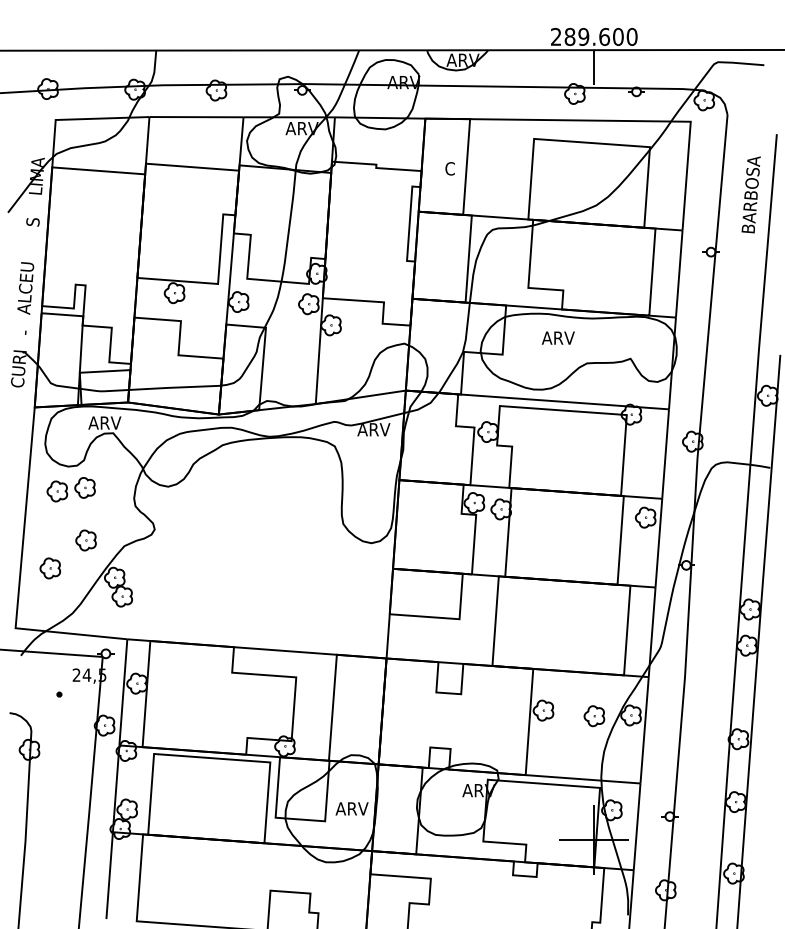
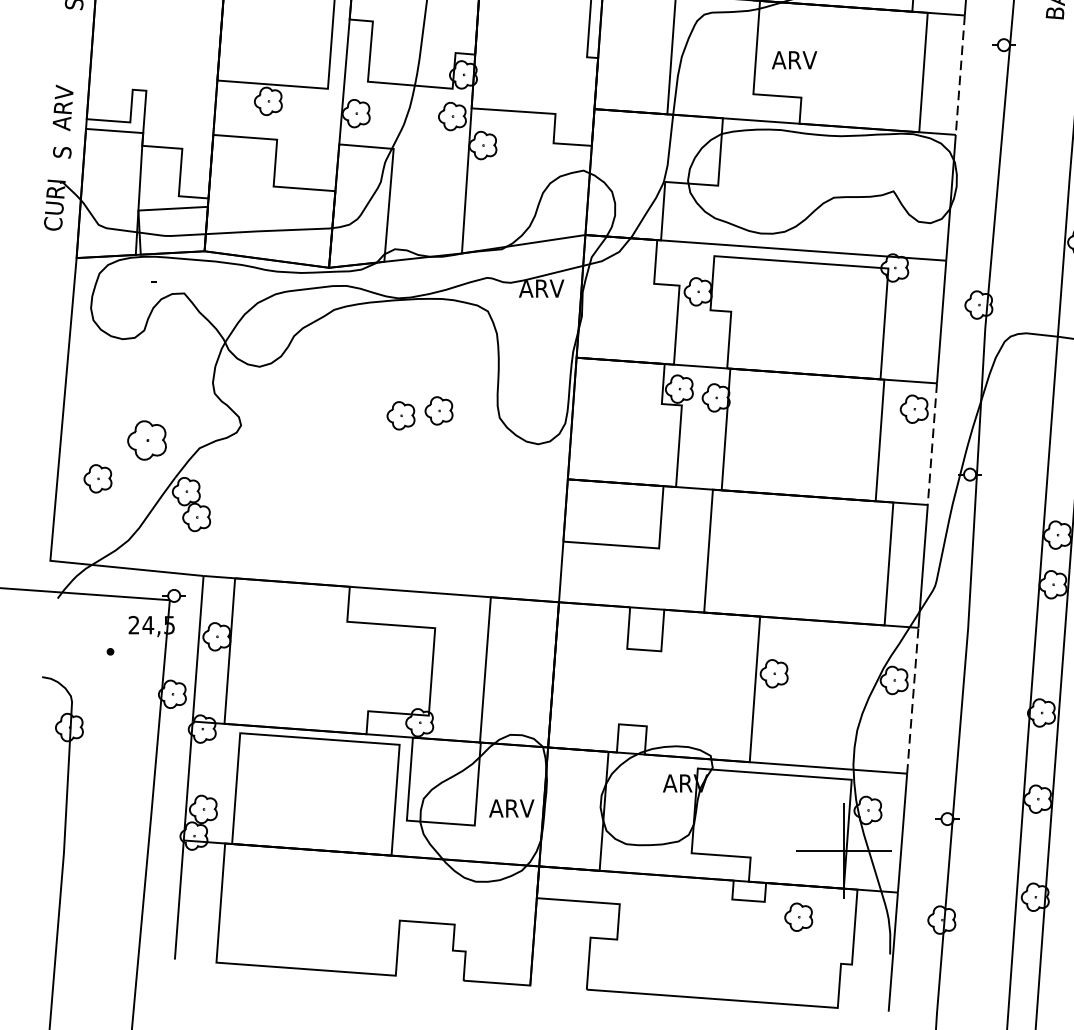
line: (679, 274) -> (960, 75), solid -> dashed
text: (26, 281) -> (65, 85), ALCEU -> ARV
text: (24, 330) -> (62, 152), - -> S
text: (557, 337) -> (793, 59), moved
text: (104, 422) -> (172, 278), ARV -> -
part: (70, 489) -> (419, 413), moved
part: (85, 540) -> (146, 440), size x1.4
line: (658, 543) -> (931, 444), solid -> dashed
part: (594, 716) -> (798, 917), moved
line: (644, 729) -> (912, 699), solid -> dashed

